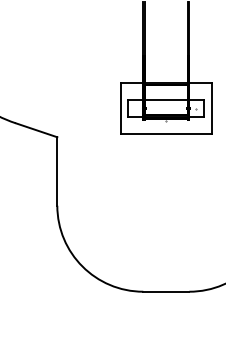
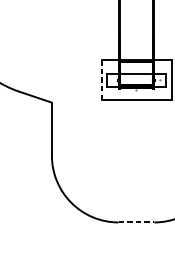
line: (121, 108) -> (101, 80), solid -> dashed
line: (166, 291) -> (136, 222), solid -> dashed

